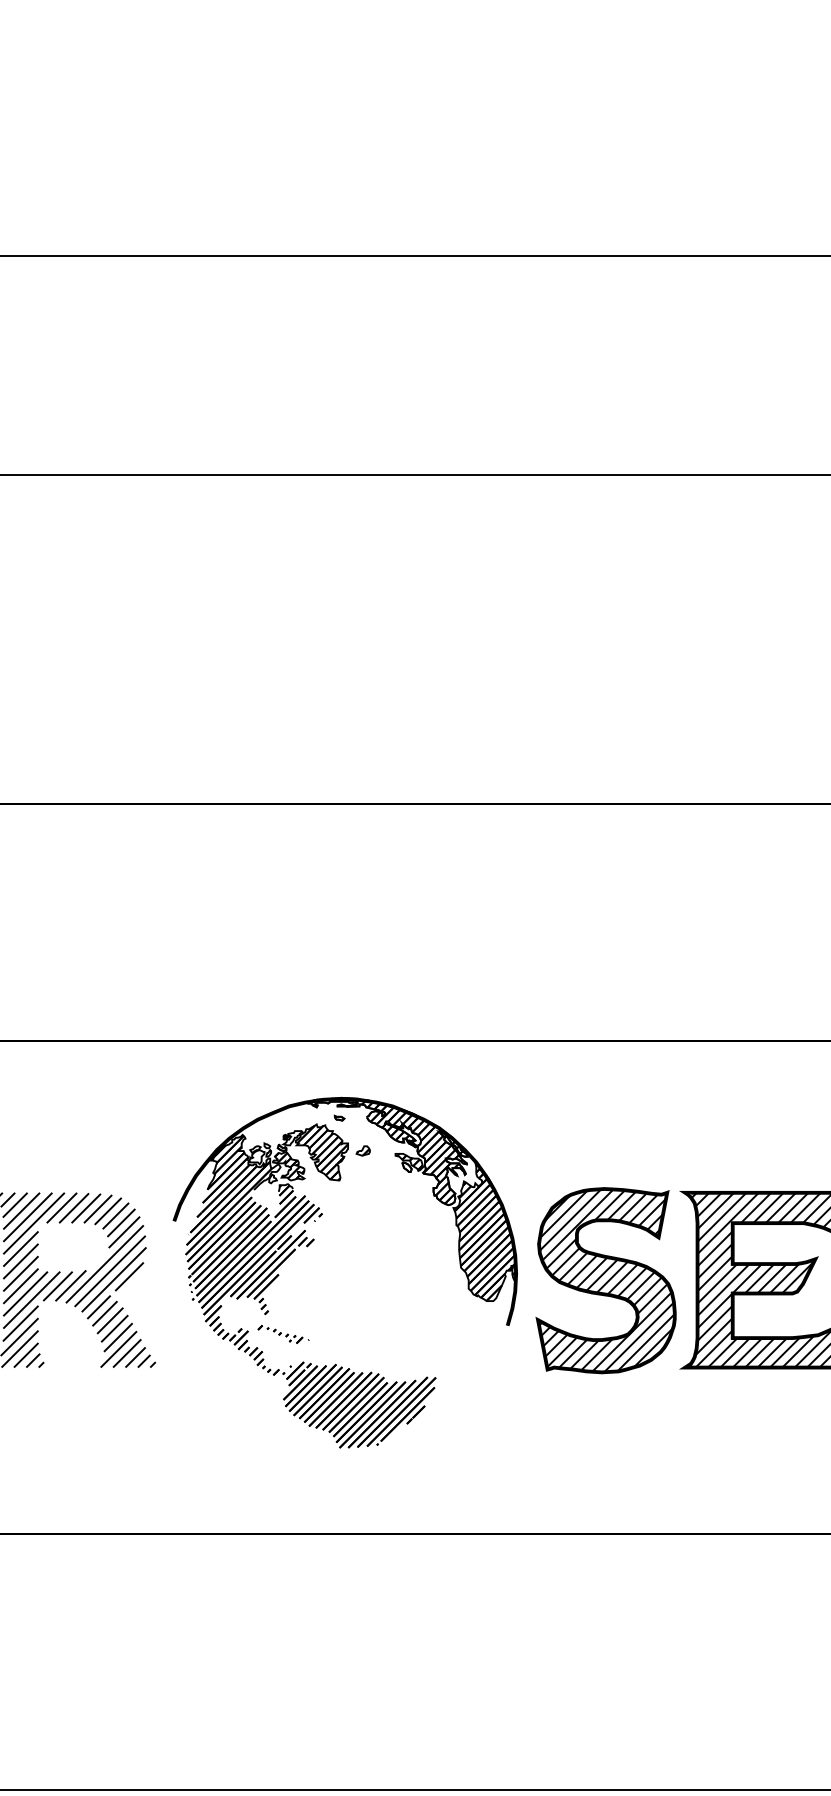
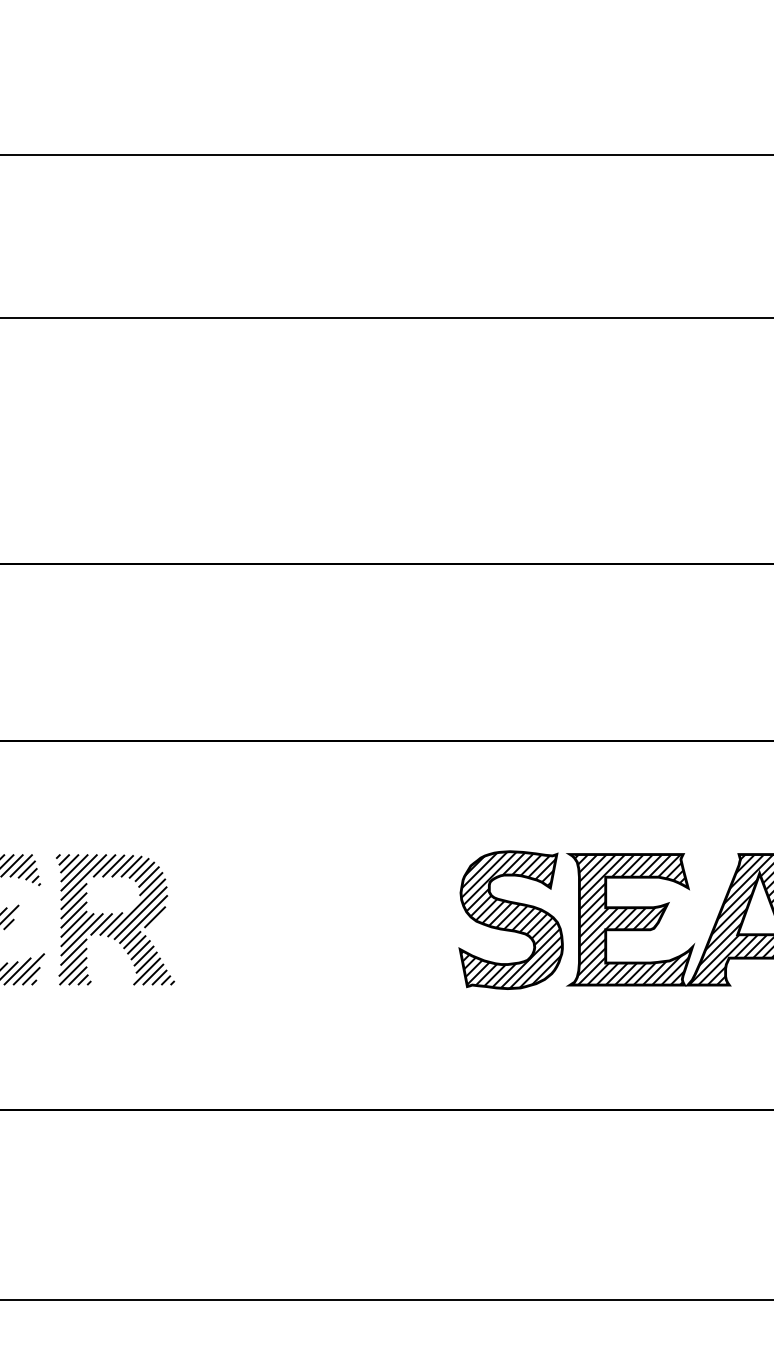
part: (314, 1240) -> (293, 890), removed

